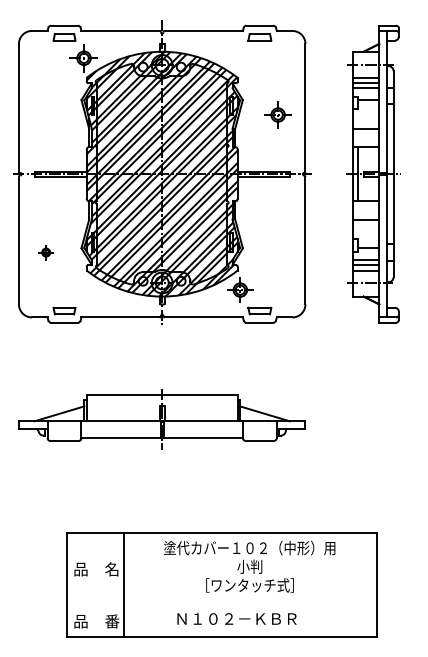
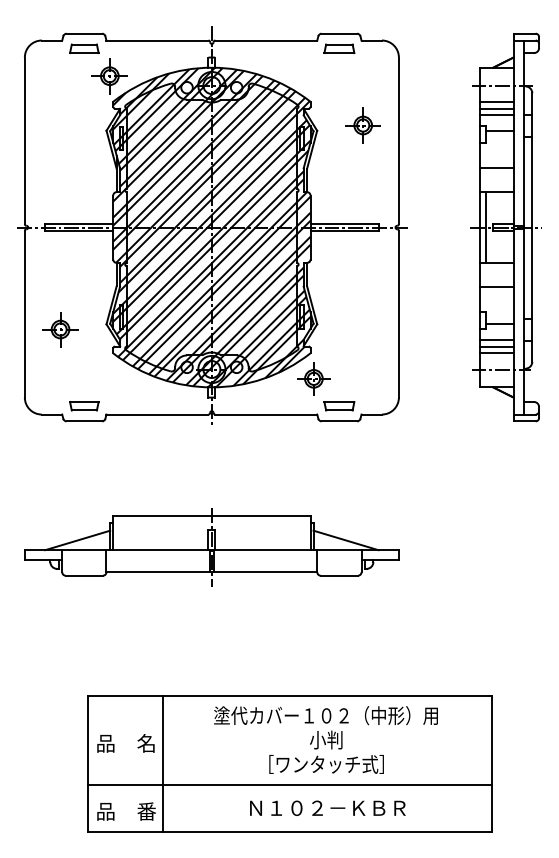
part: (277, 114) -> (362, 124), moved
part: (373, 173) -> (506, 226), moved
part: (45, 252) -> (59, 329), size x1.67
line: (222, 600) -> (290, 784), added
text: (236, 618) -> (327, 807), moved

